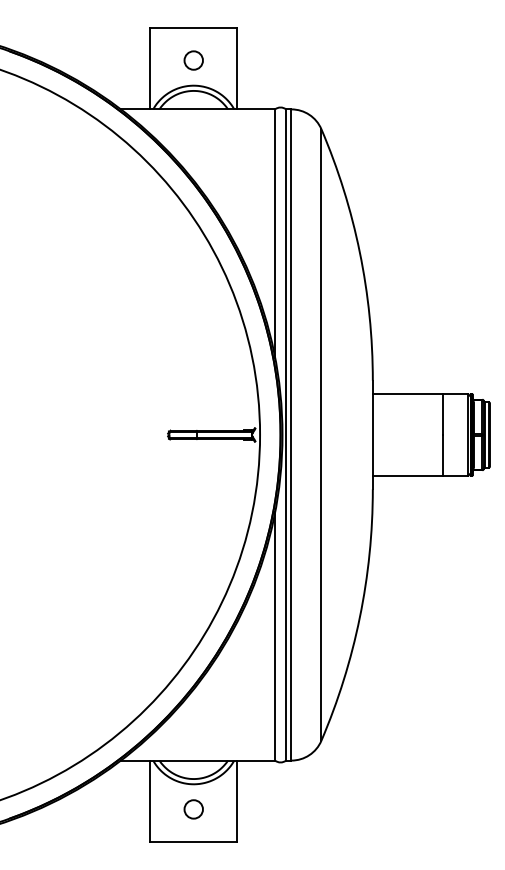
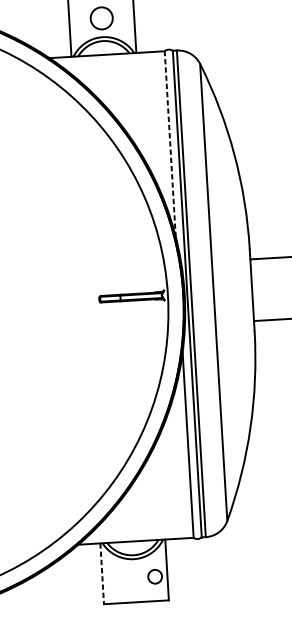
circle: (193, 60) -> (101, 18), size x1.6
line: (275, 233) -> (170, 144), solid -> dashed
line: (150, 801) -> (102, 573), solid -> dashed
circle: (193, 809) -> (154, 576), moved

